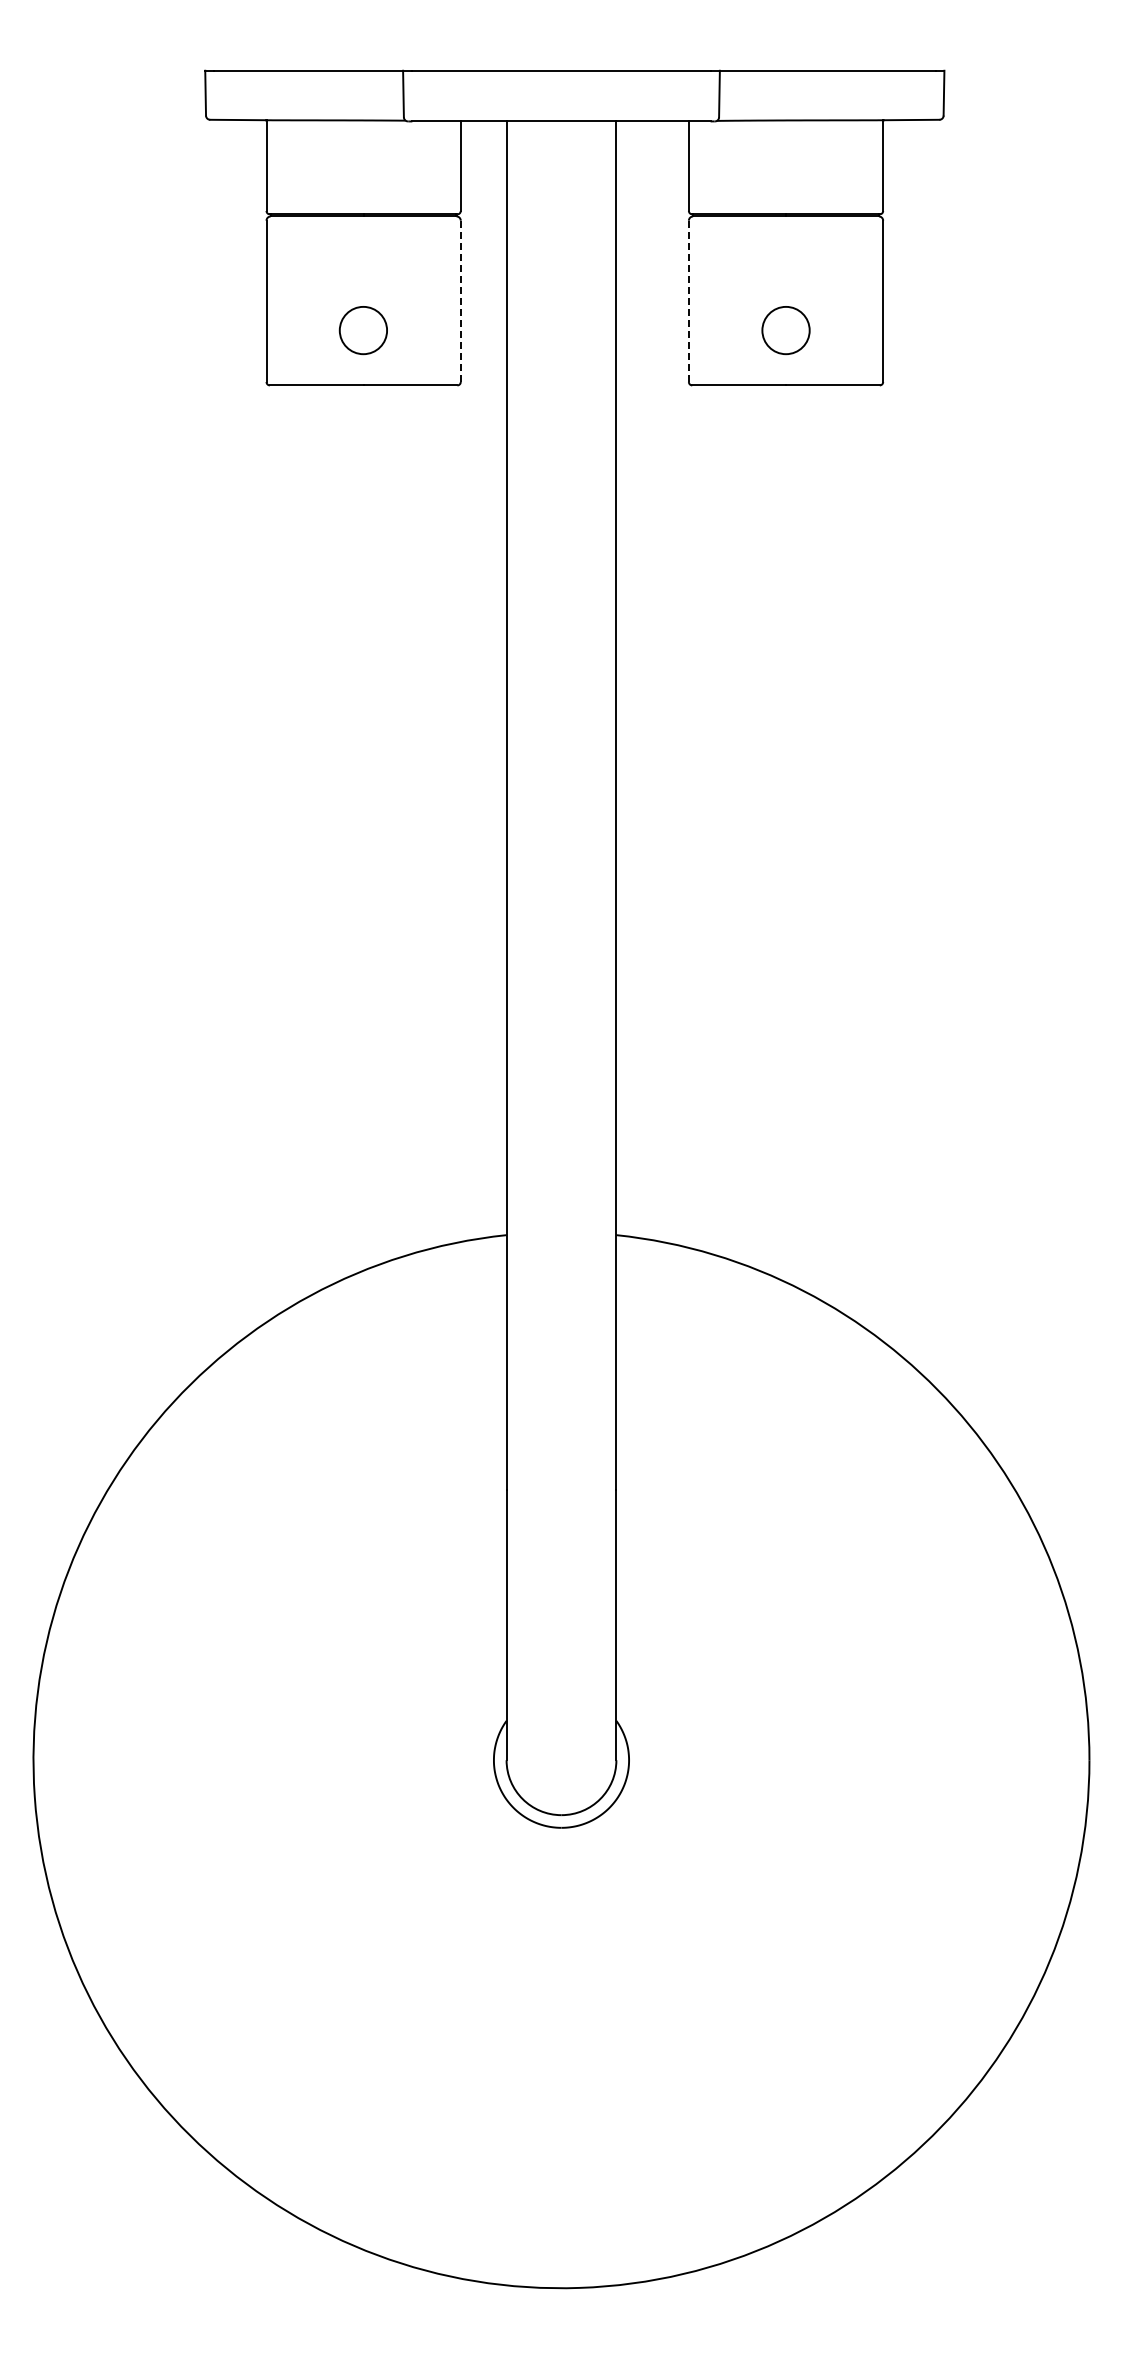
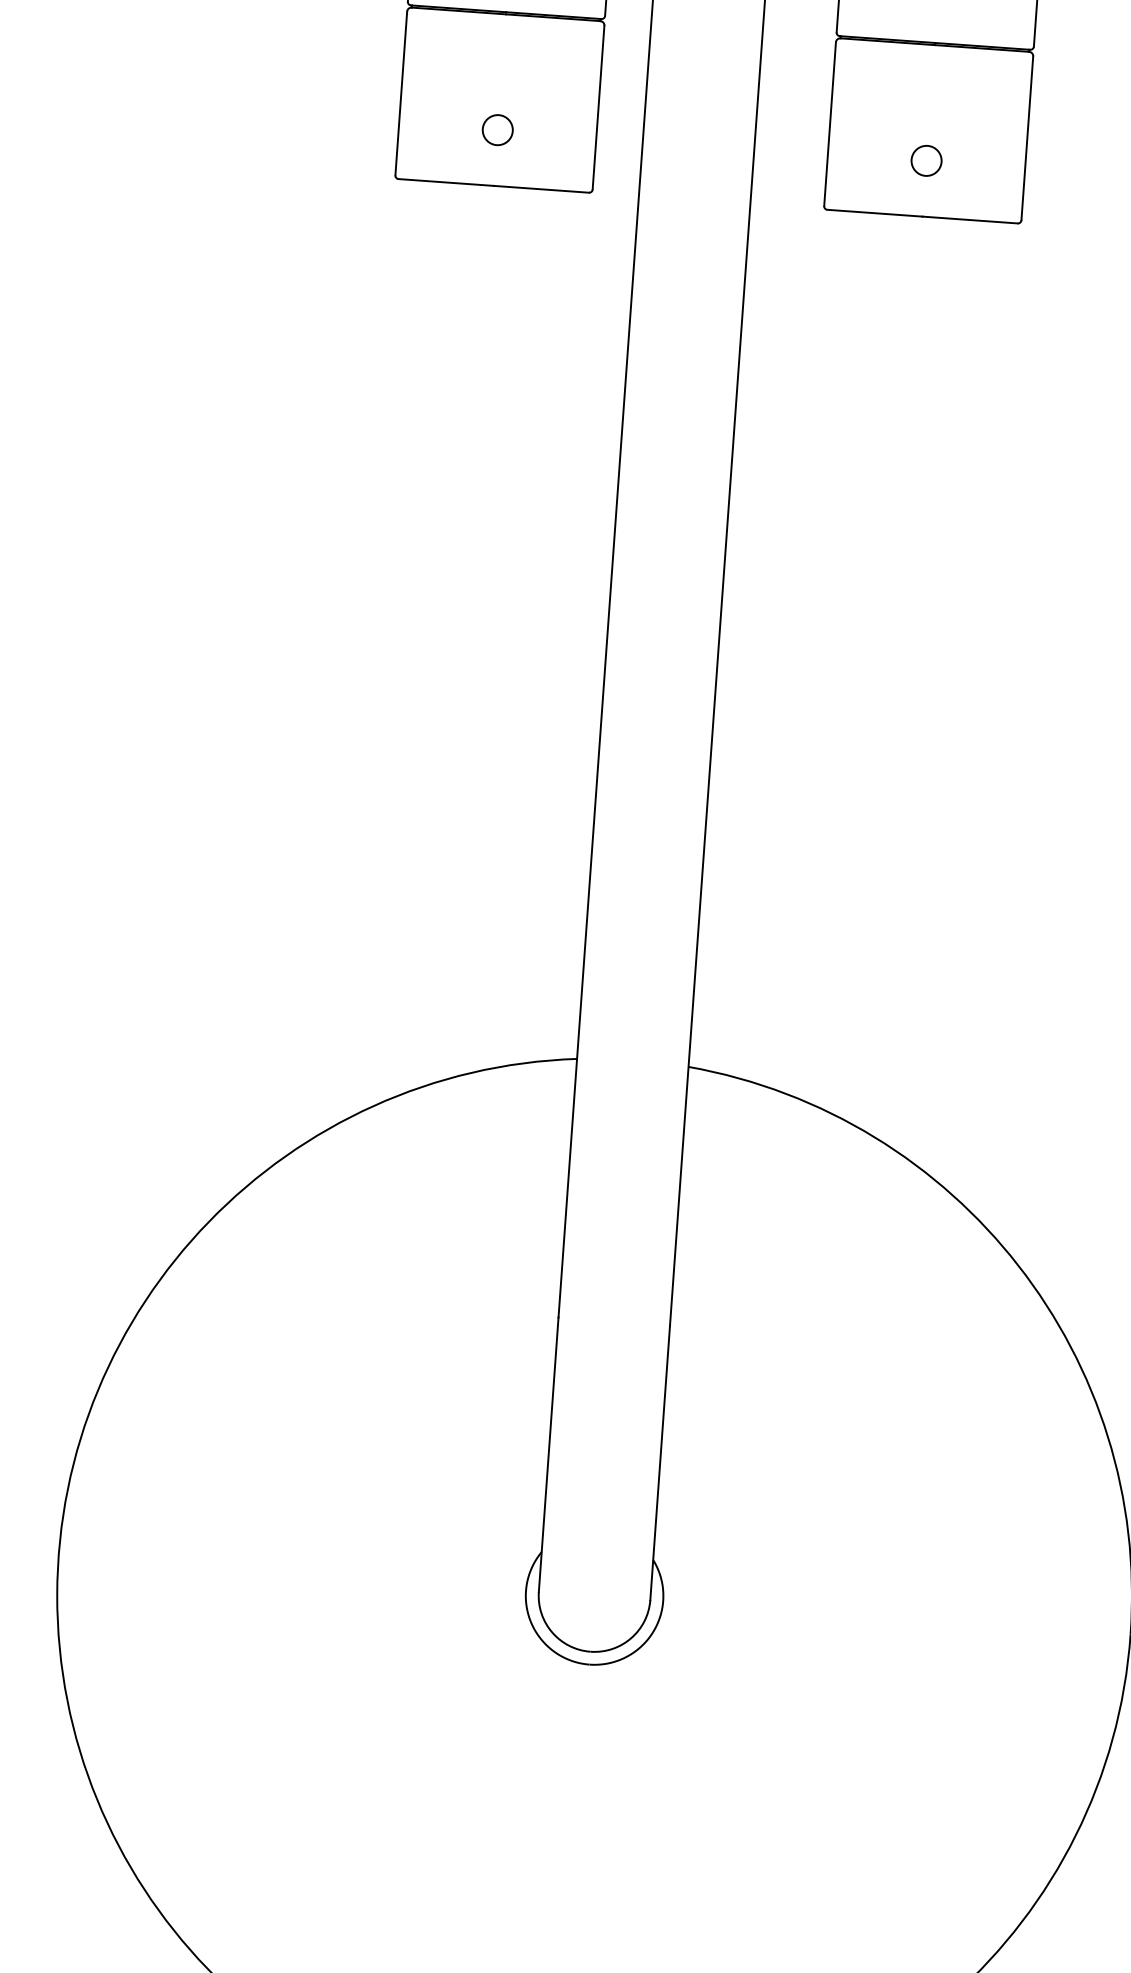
line: (460, 301) -> (598, 107), dashed -> solid
line: (688, 301) -> (829, 124), dashed -> solid
circle: (363, 330) -> (497, 130), size x0.62
circle: (785, 330) -> (926, 160), size x0.62

